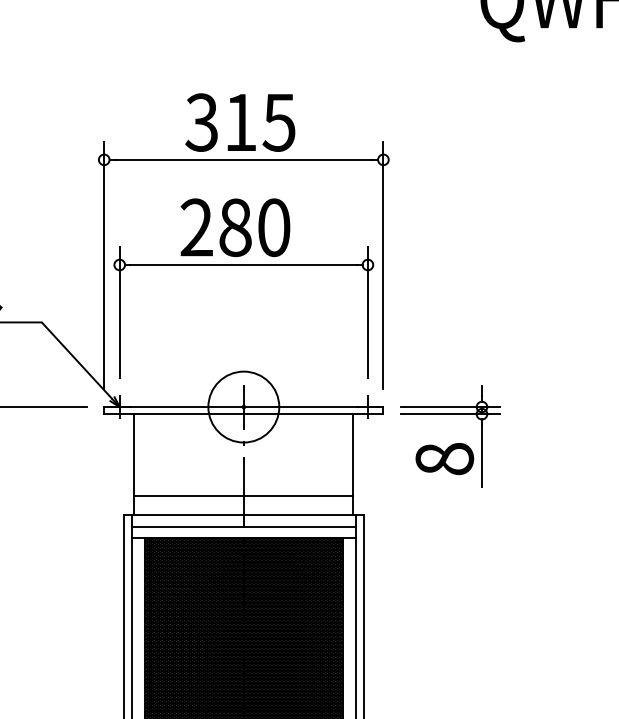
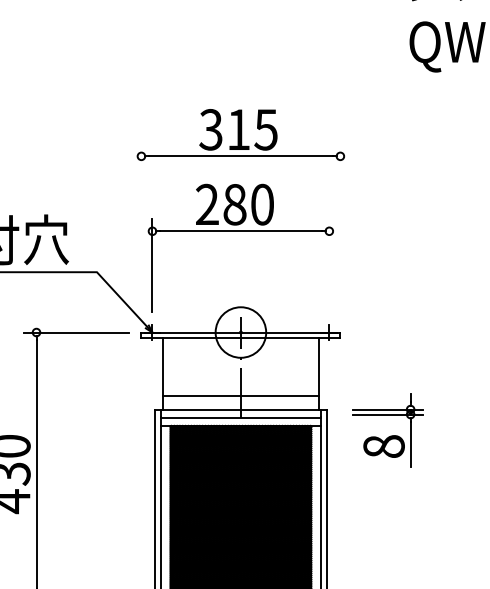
line: (104, 265) -> (141, 231), removed
line: (383, 265) -> (340, 231), removed
line: (368, 313) -> (329, 265), removed
part: (449, 436) -> (387, 430), moved

